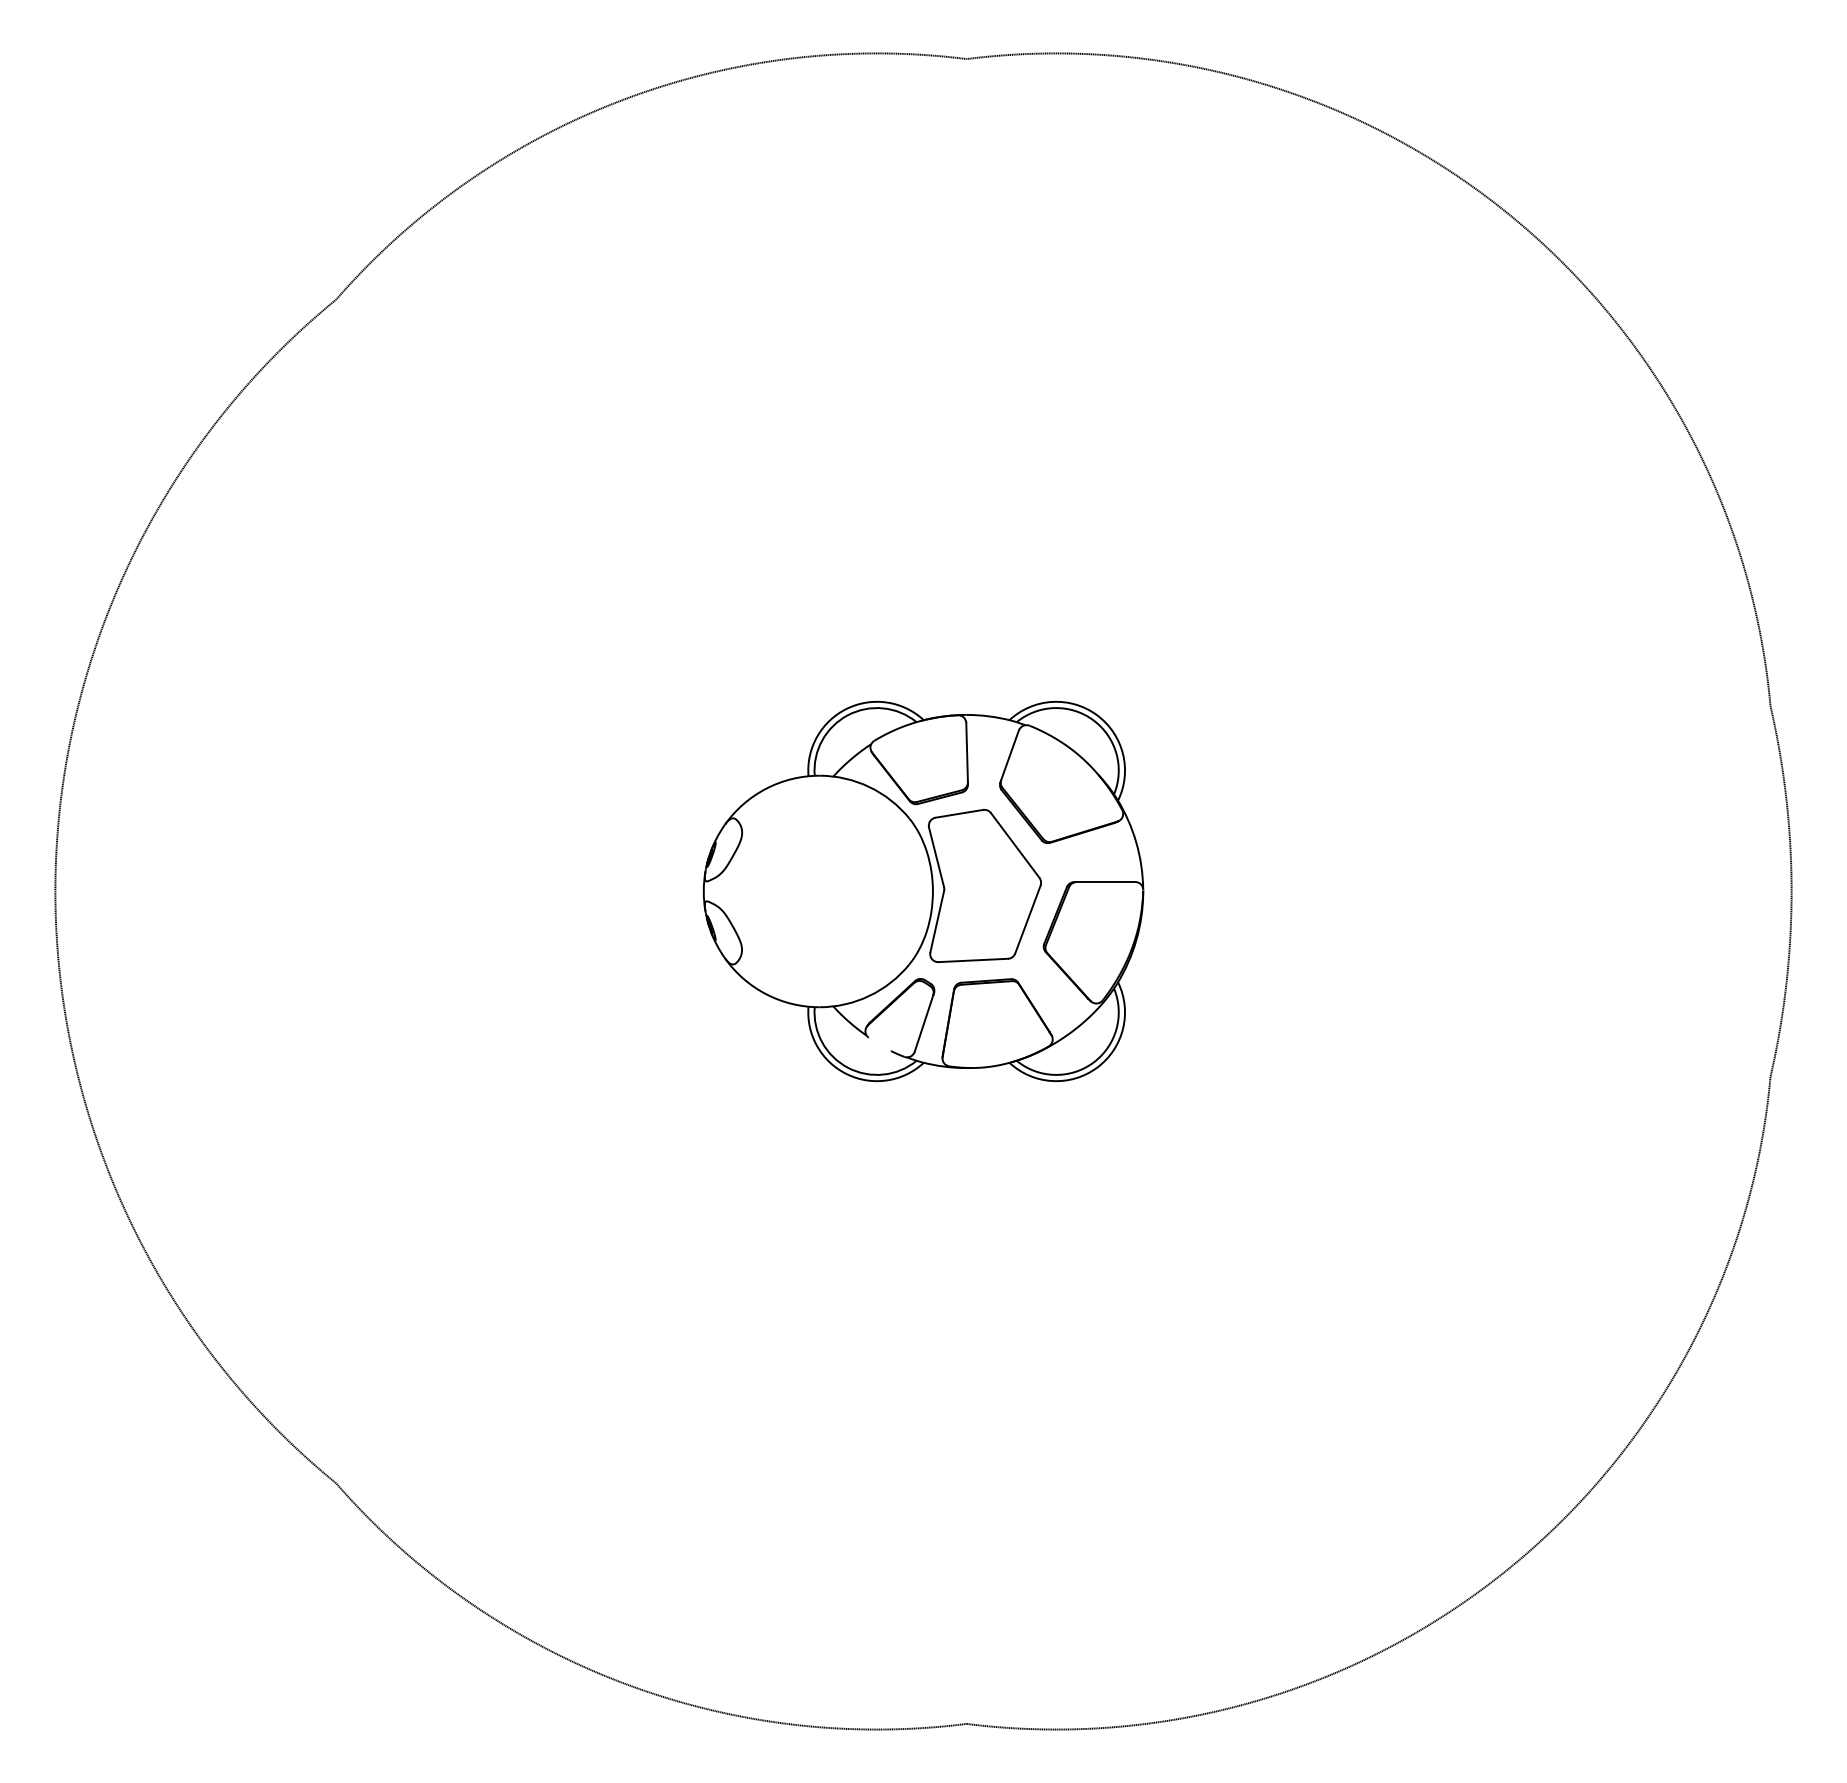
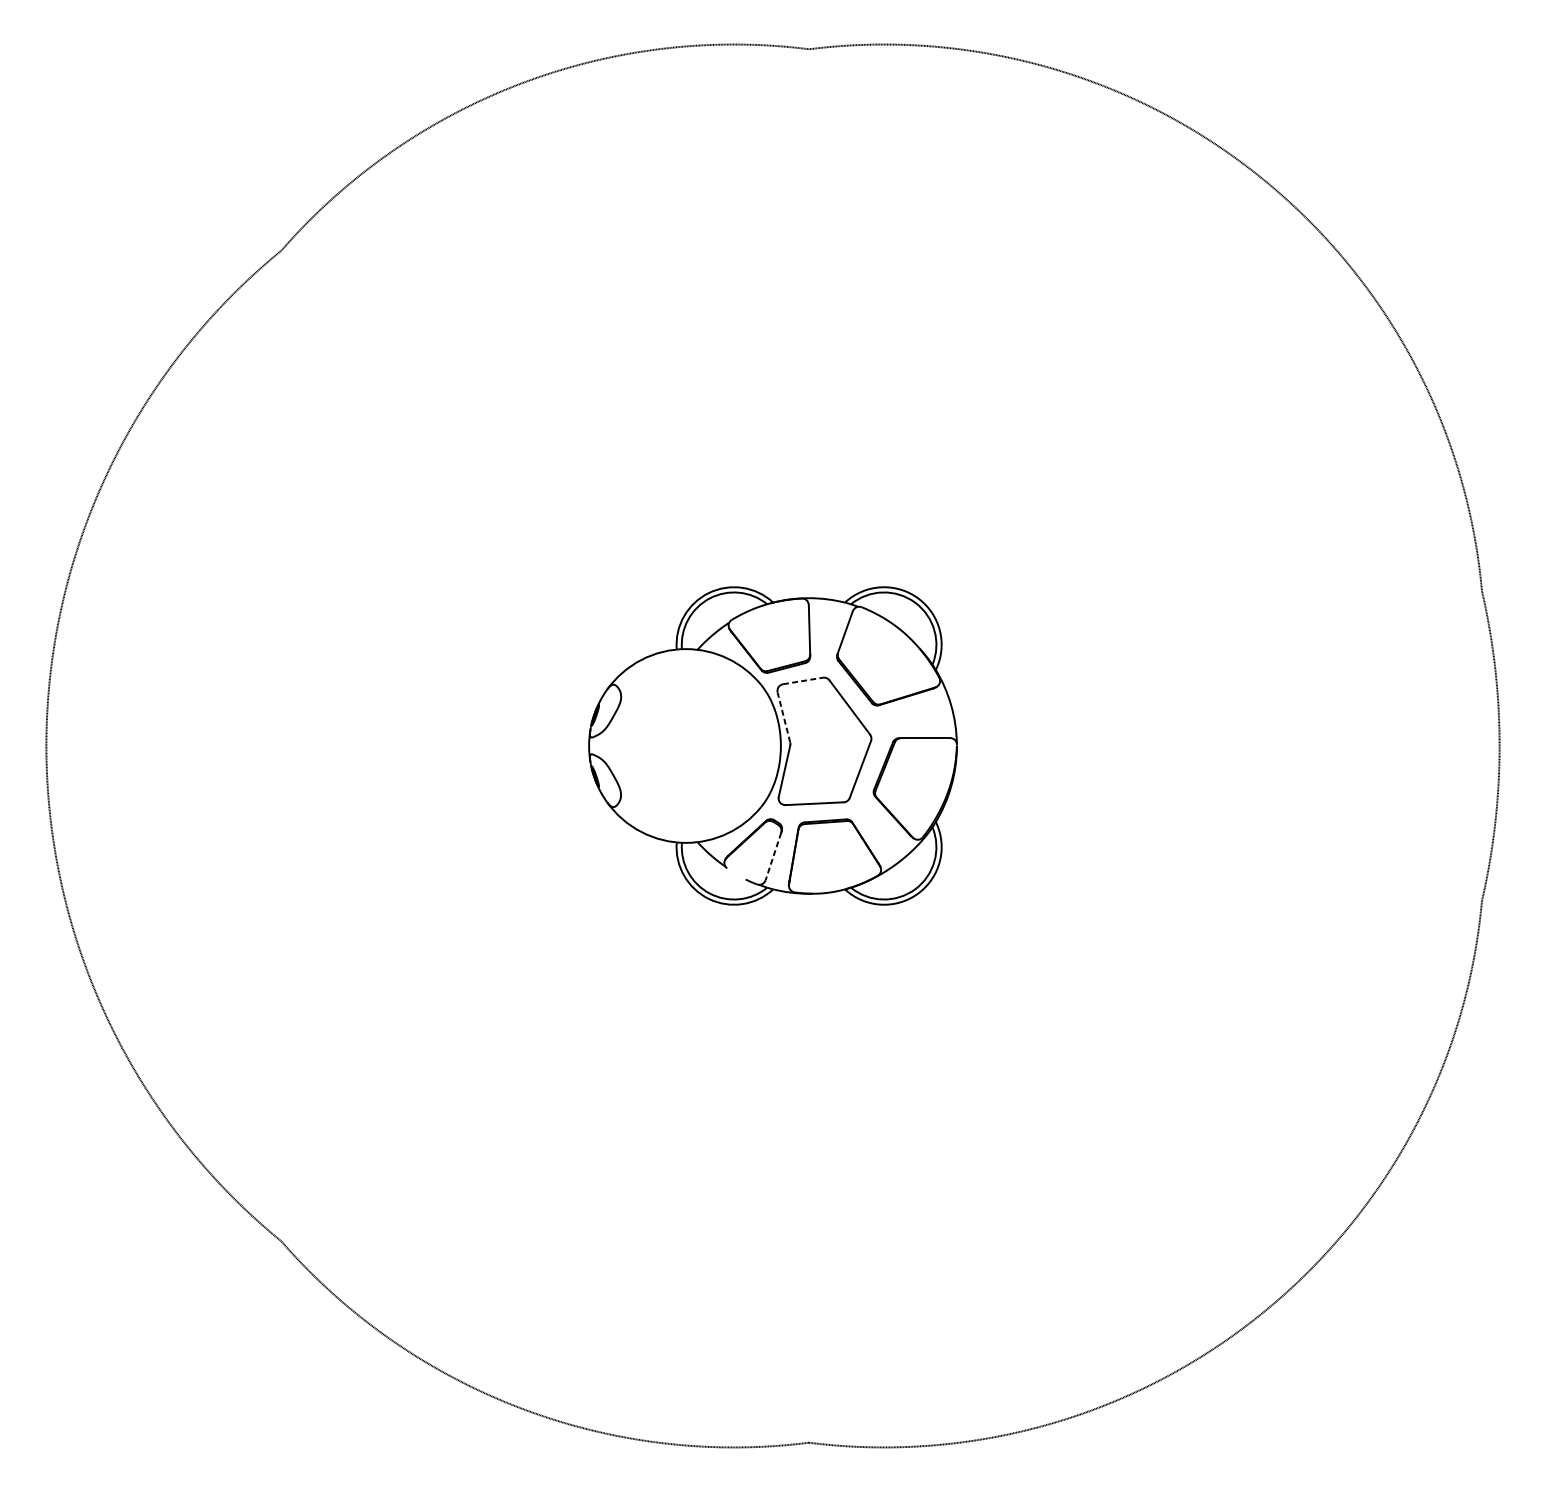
line: (959, 813) -> (803, 680), solid -> dashed
line: (936, 857) -> (783, 717), solid -> dashed
line: (924, 1023) -> (773, 856), solid -> dashed

